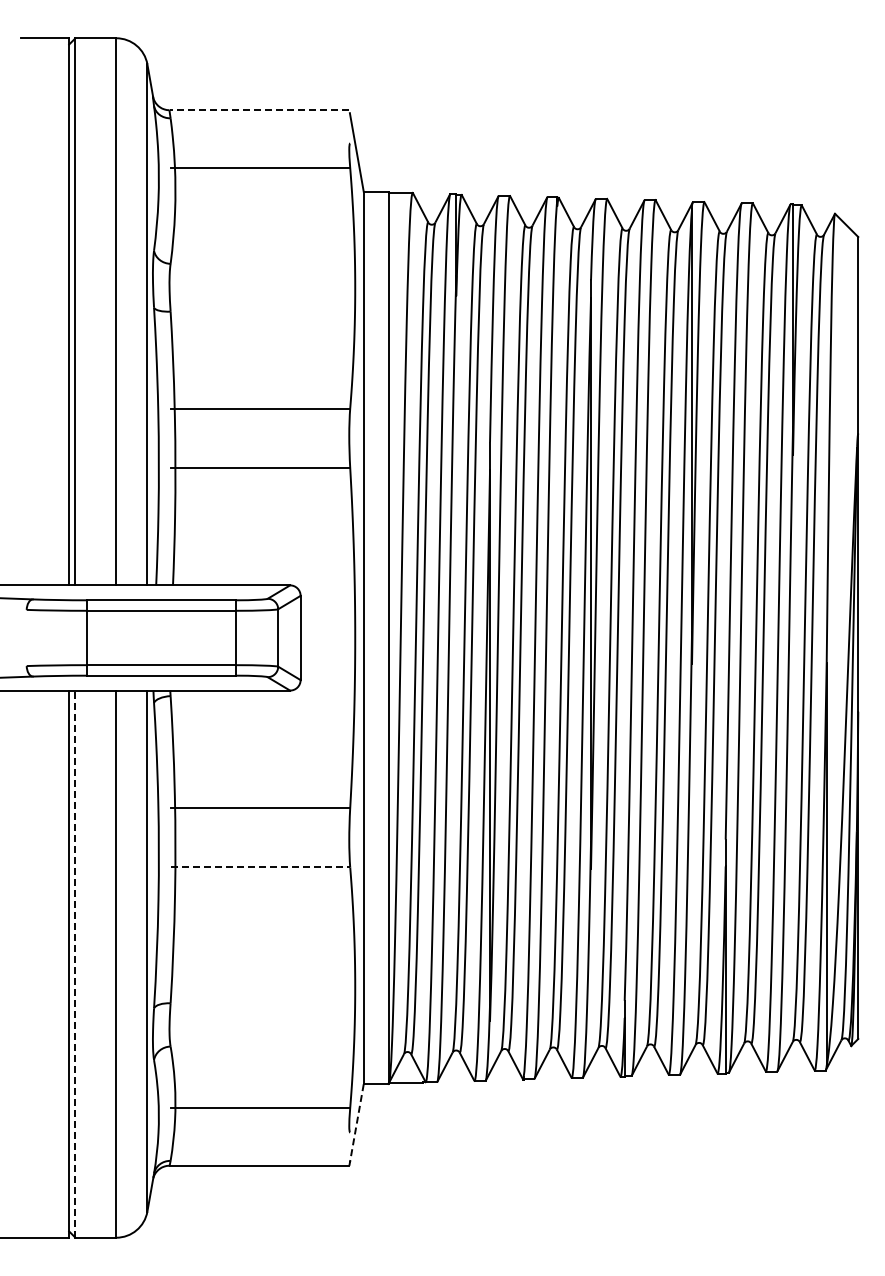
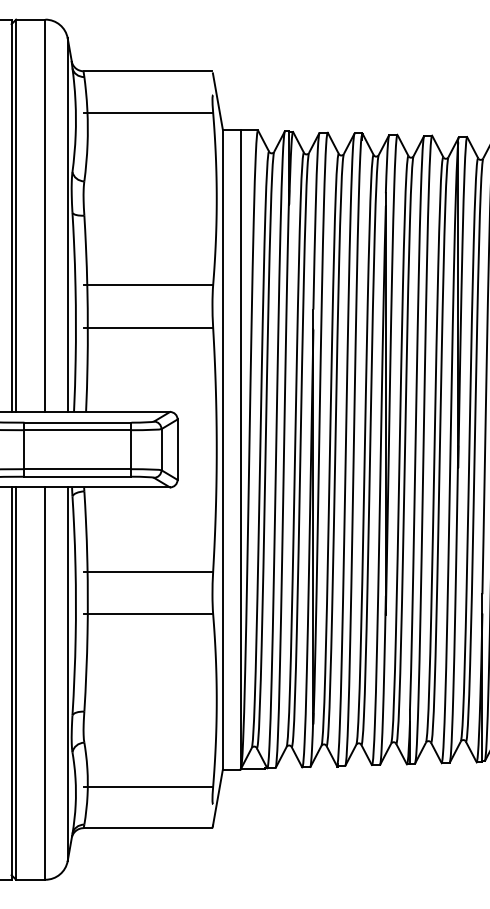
line: (259, 110) -> (148, 71), dashed -> solid
line: (260, 867) -> (148, 614), dashed -> solid
line: (75, 964) -> (16, 683), dashed -> solid
line: (356, 1123) -> (217, 797), dashed -> solid

